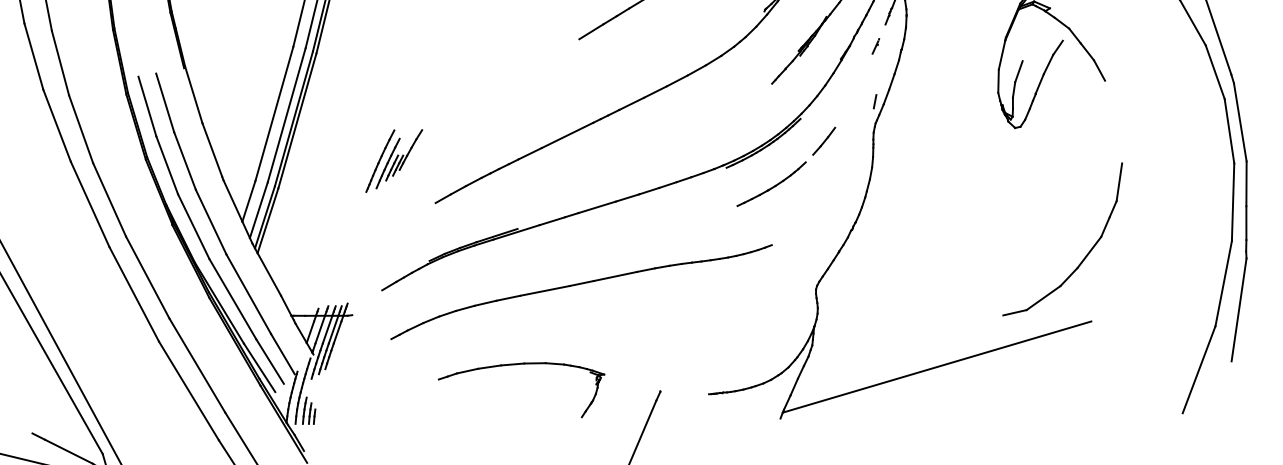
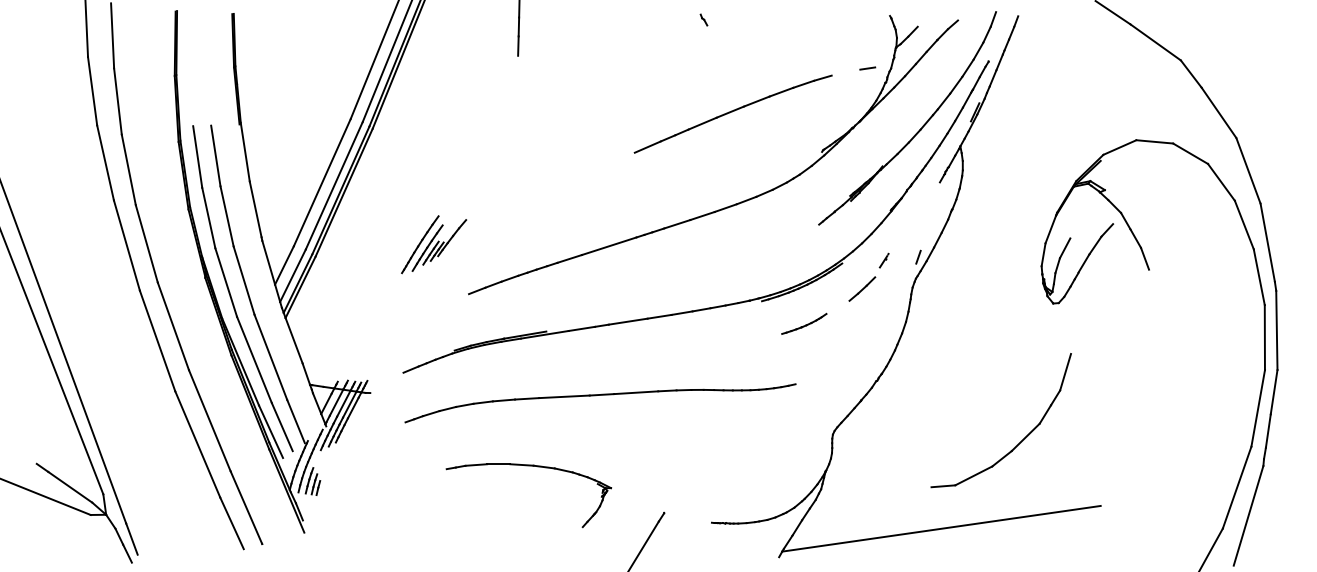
line: (875, 46) -> (883, 260), moved
part: (771, 183) -> (804, 323), size x0.6
part: (1085, 256) -> (1021, 440), moved

